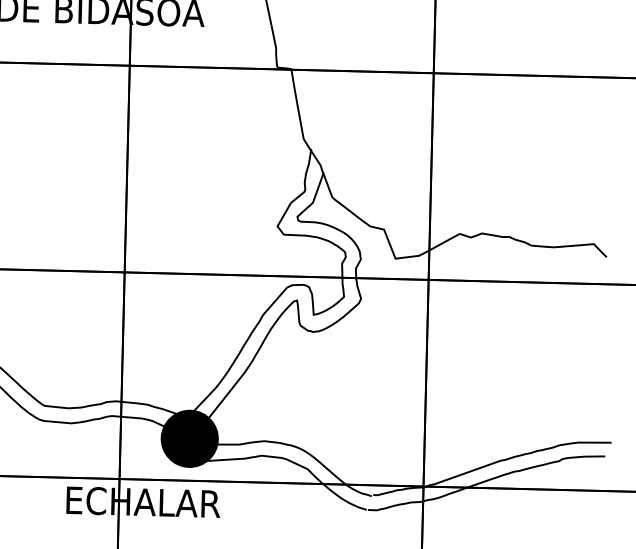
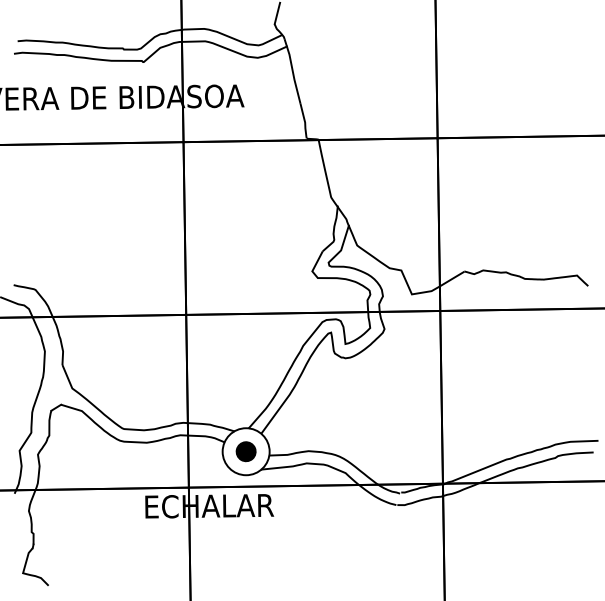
fill: (189, 438) -> (245, 451), removed

